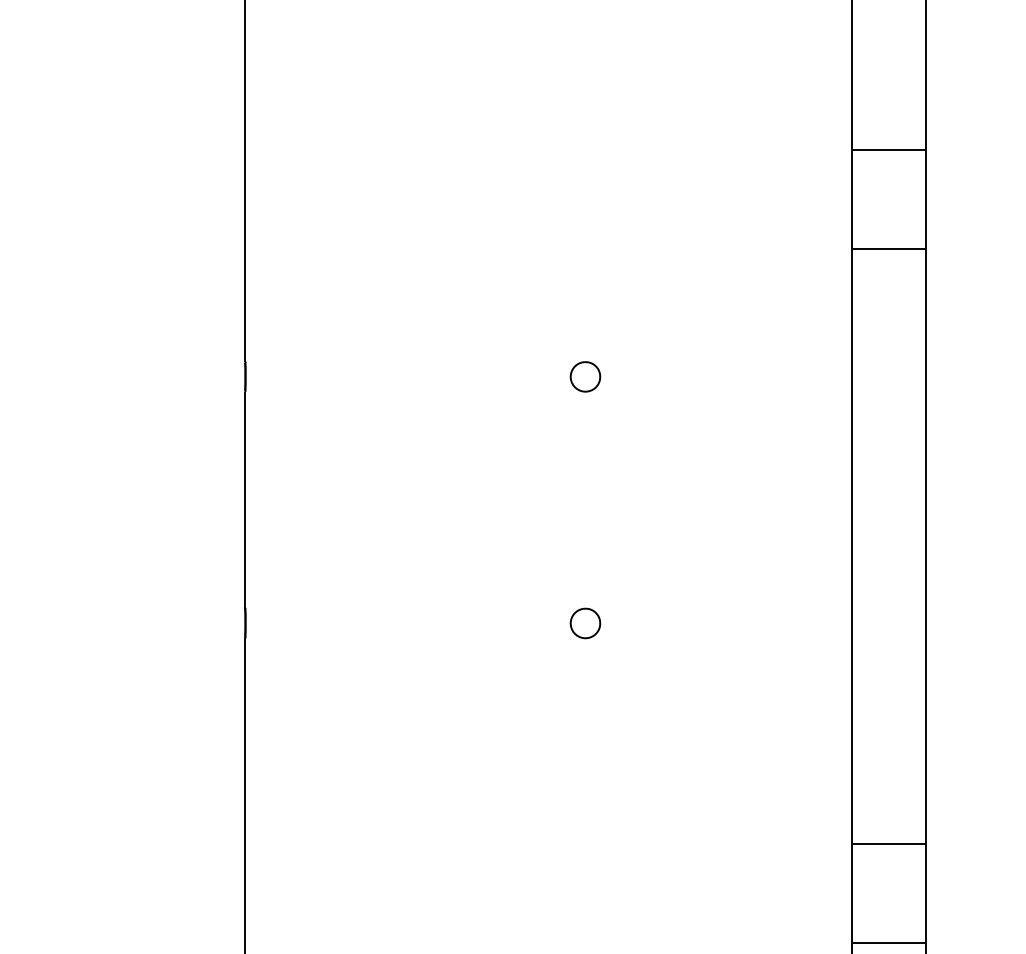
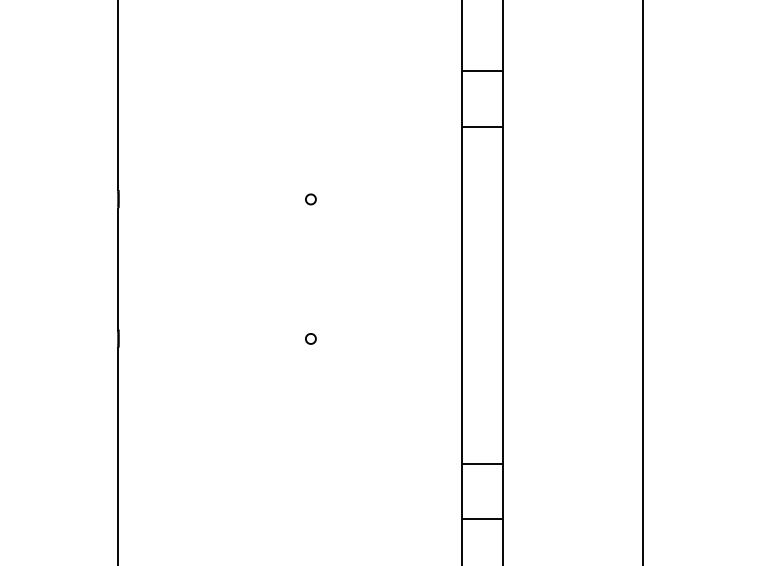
part: (584, 377) -> (310, 199), size x0.6
part: (584, 622) -> (310, 338), size x0.6

